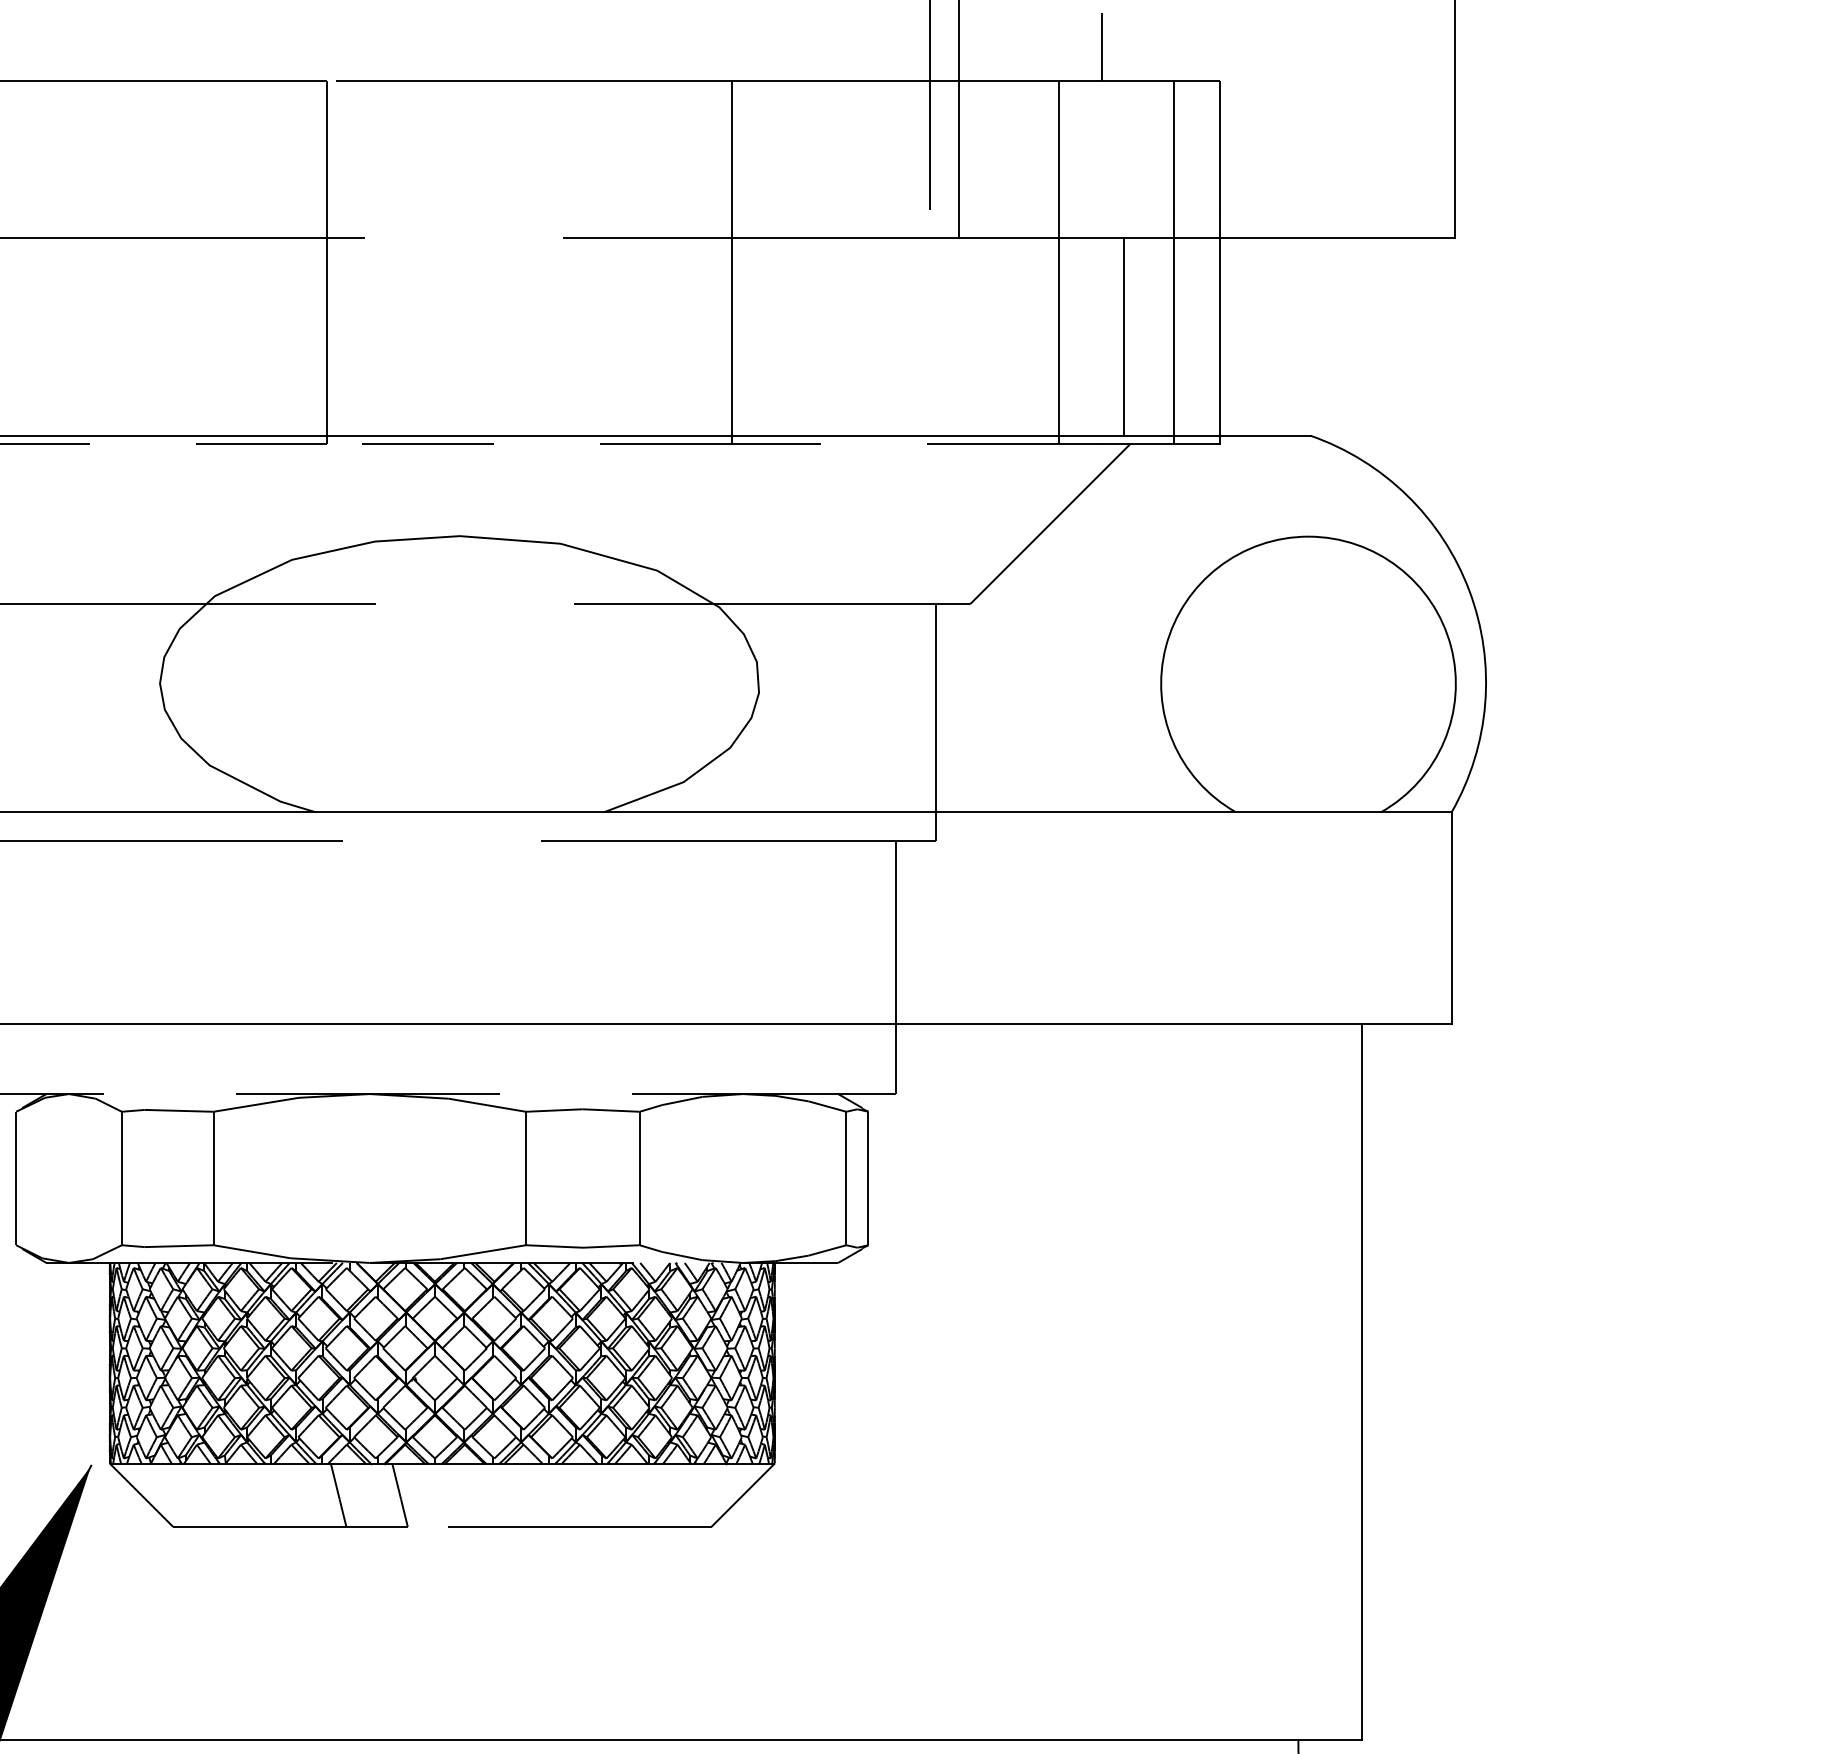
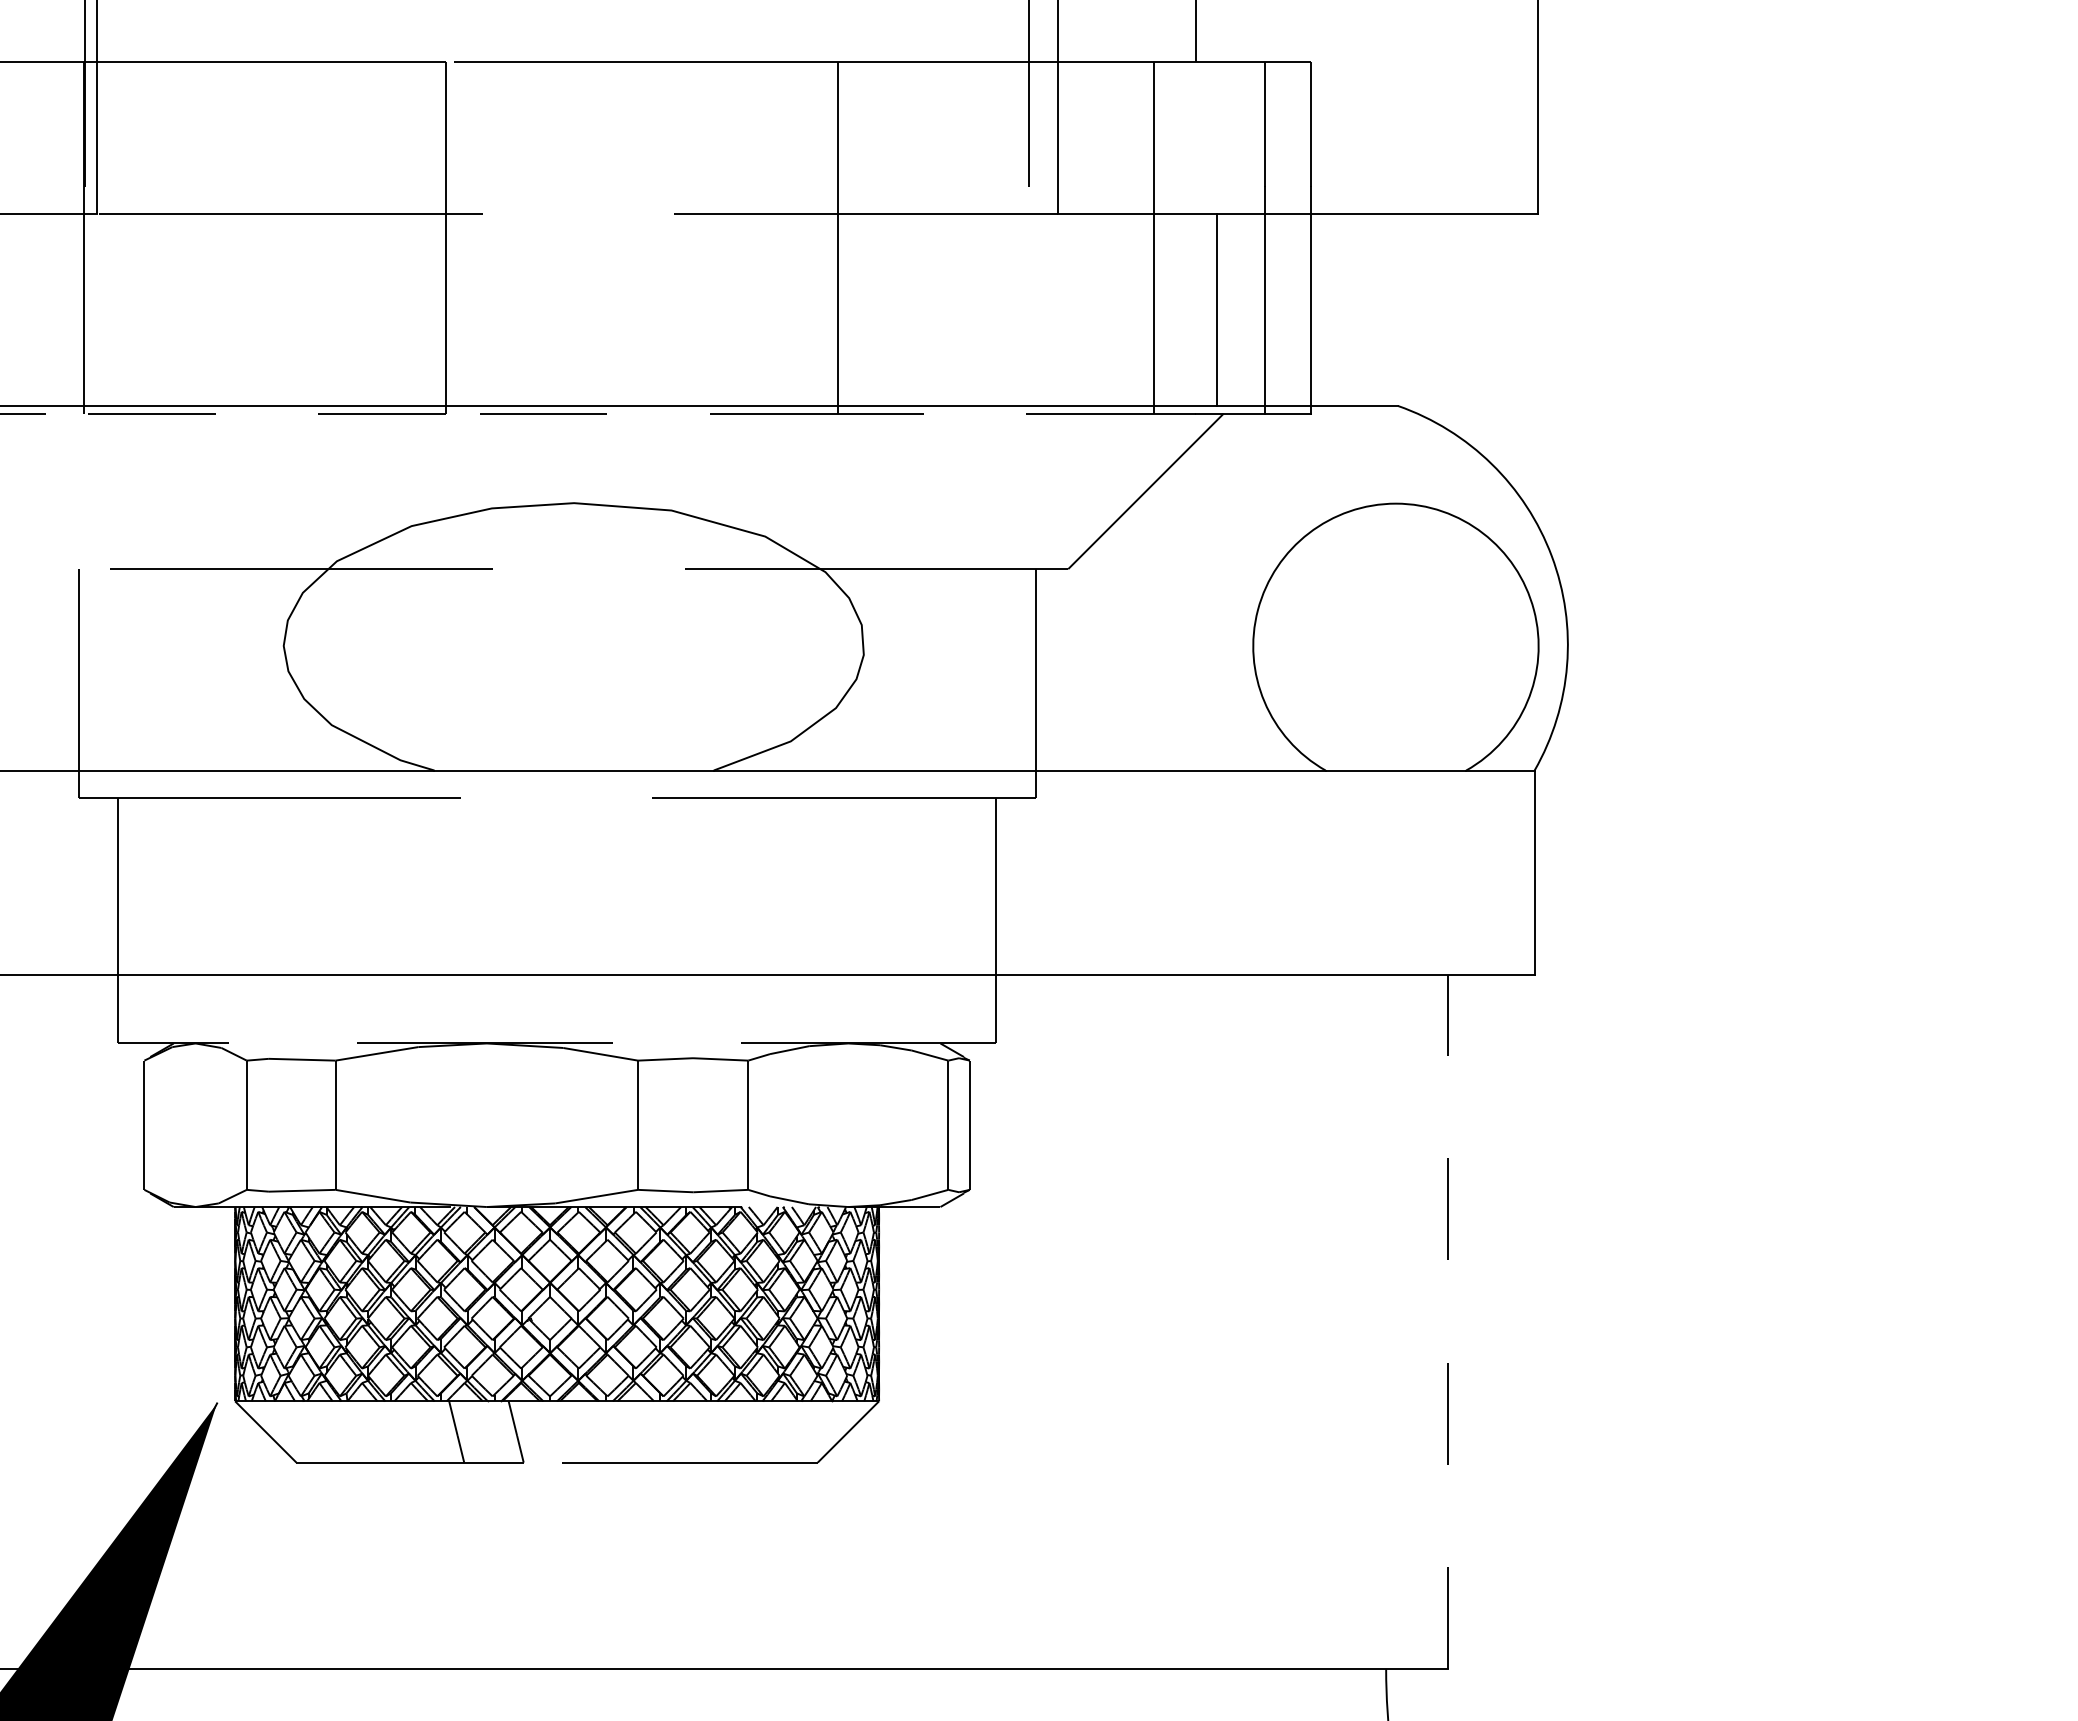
line: (1361, 1382) -> (1447, 1322), solid -> dashed

